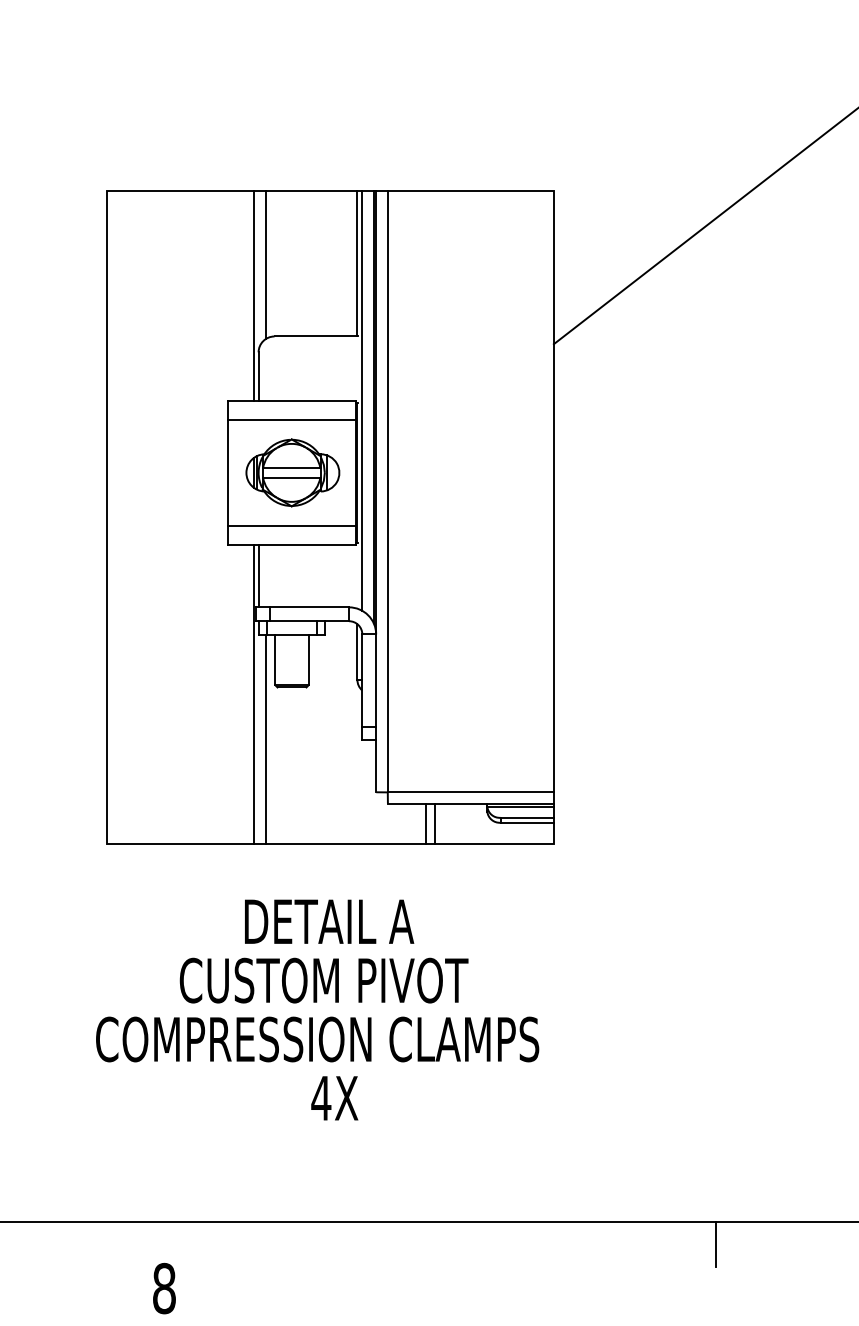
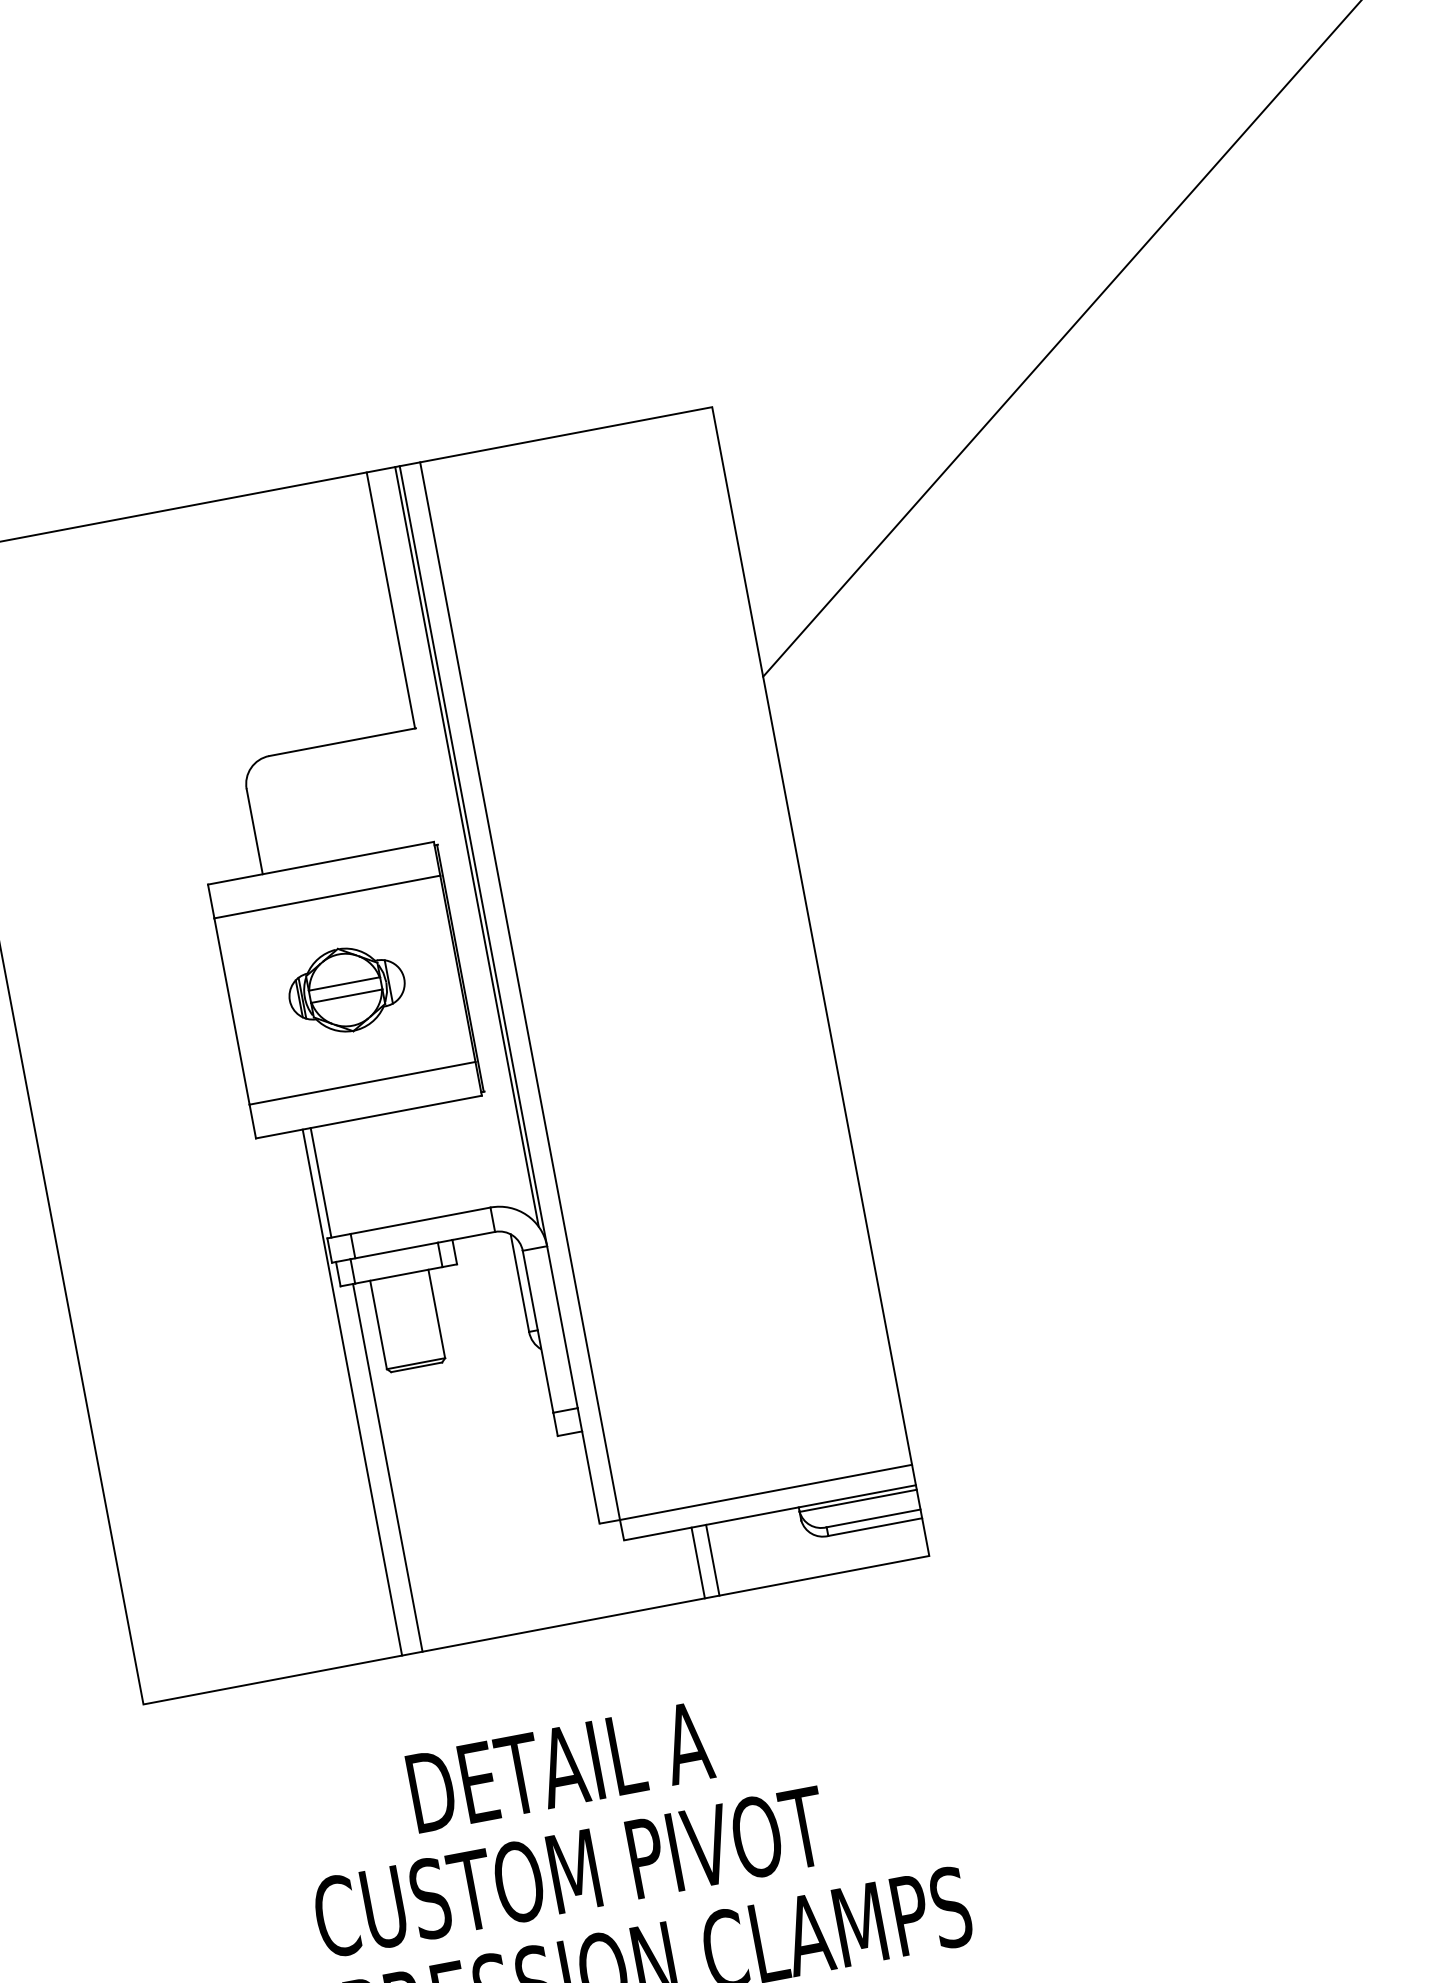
line: (265, 264) -> (229, 632), removed
line: (254, 295) -> (220, 690), removed
line: (362, 400) -> (445, 839), removed
part: (292, 472) -> (346, 989), size x0.7

